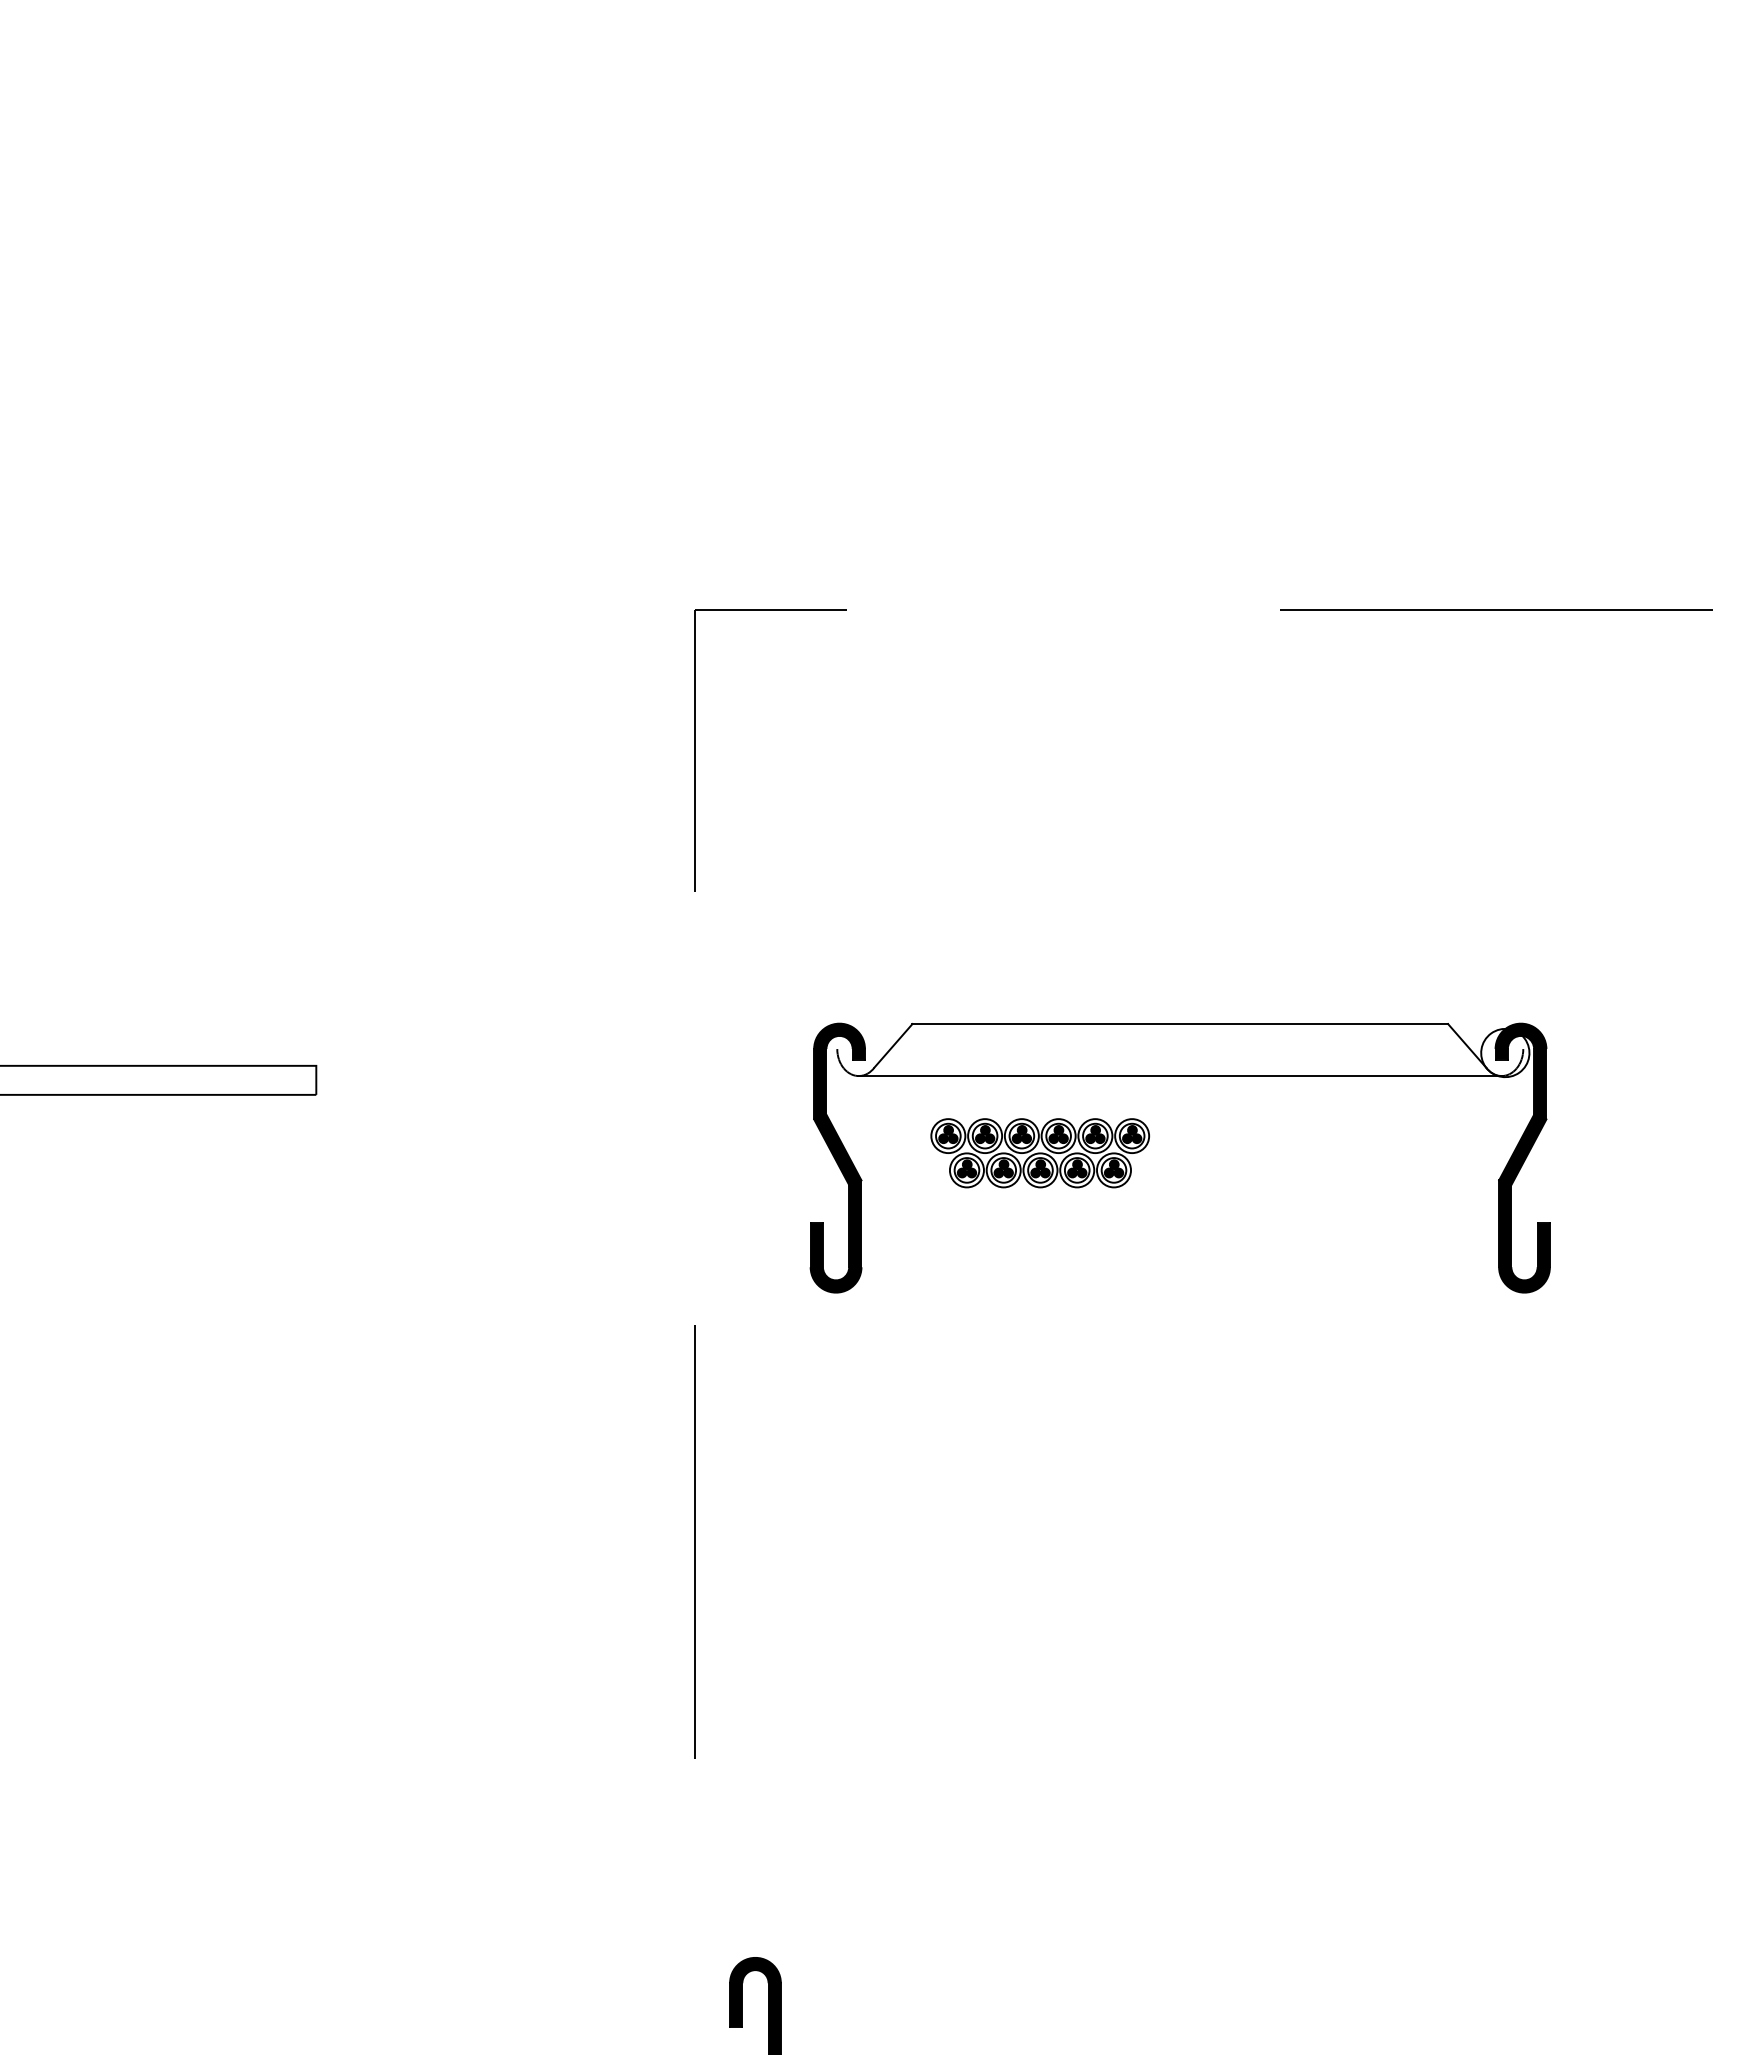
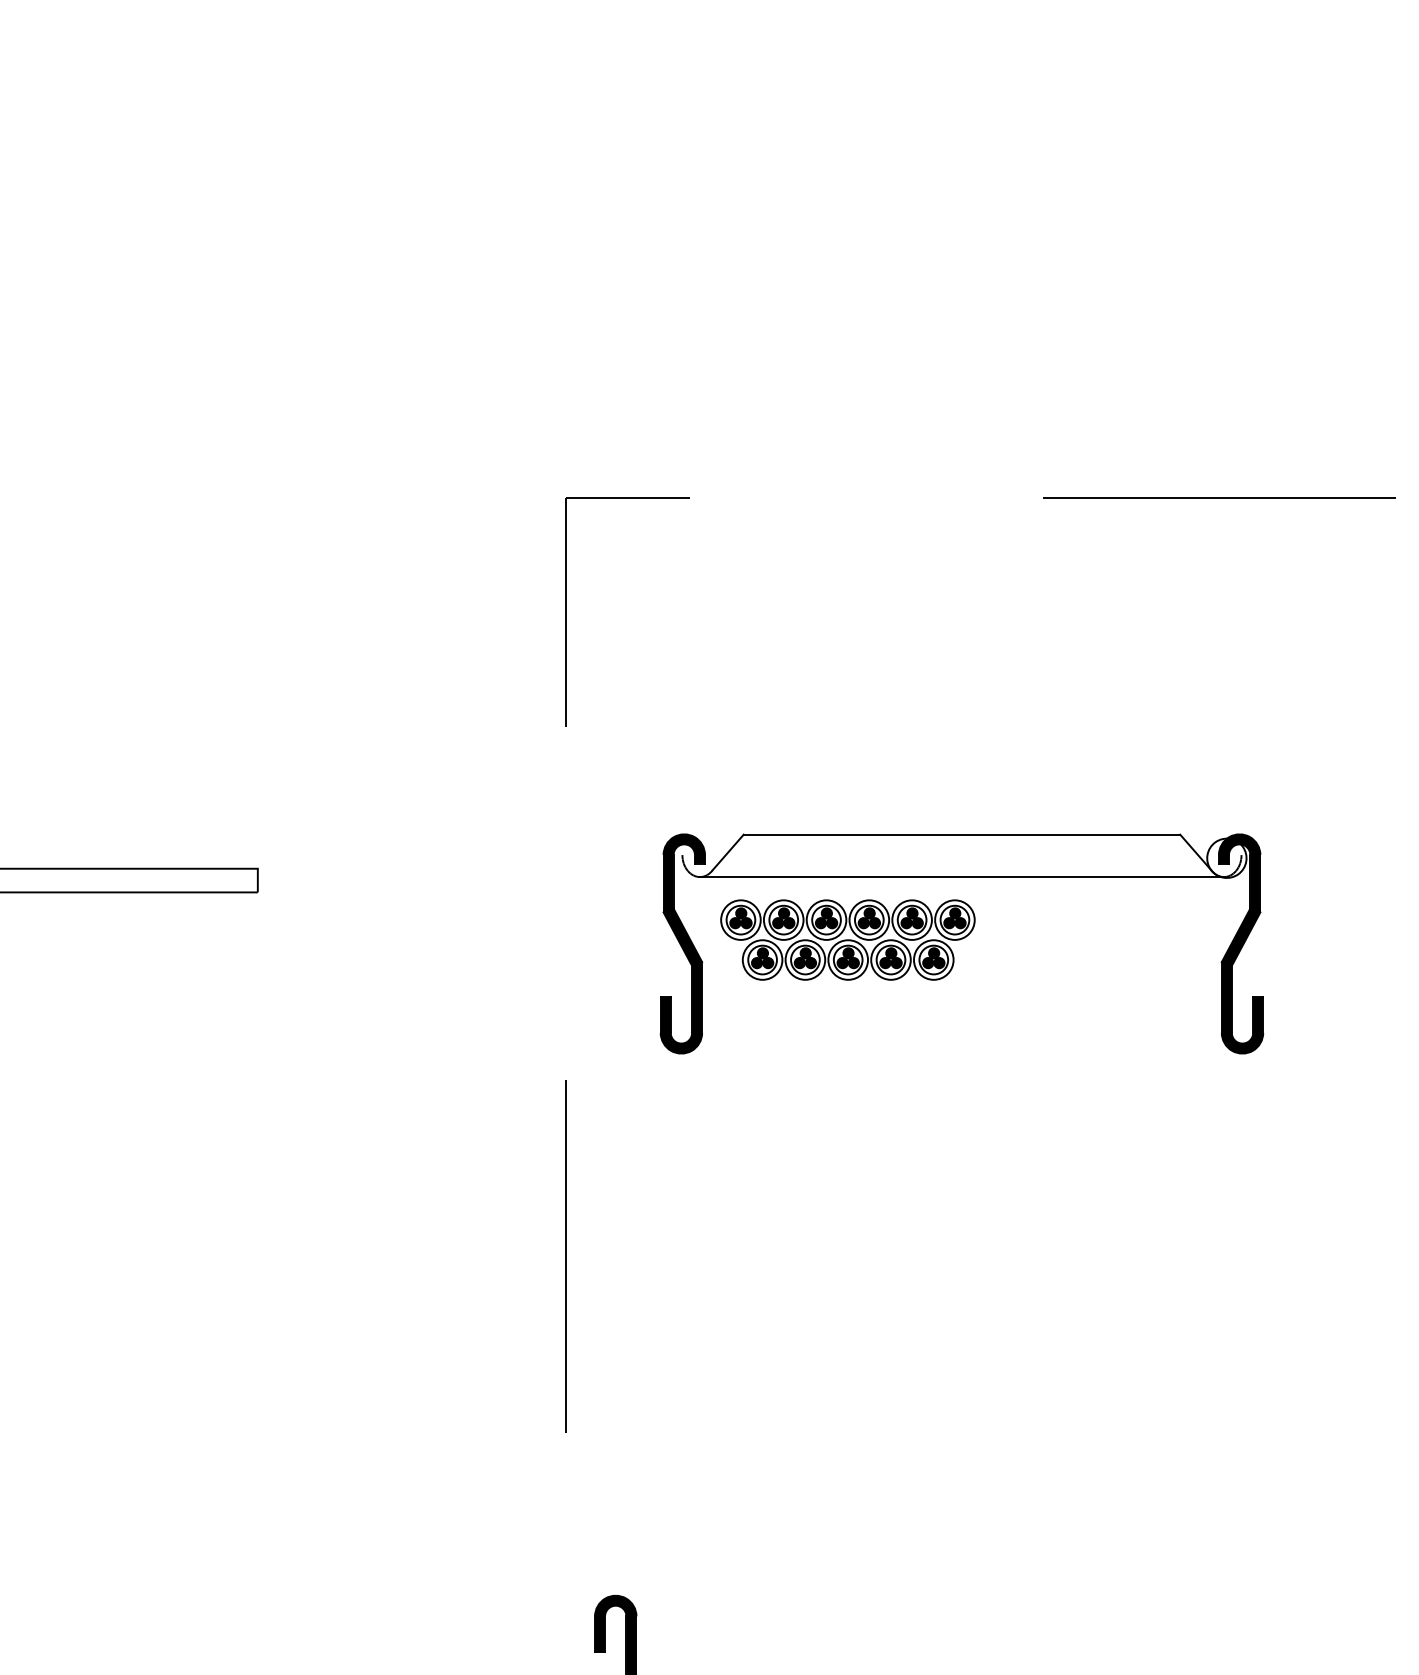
part: (1039, 1152) -> (847, 939), size x1.43

